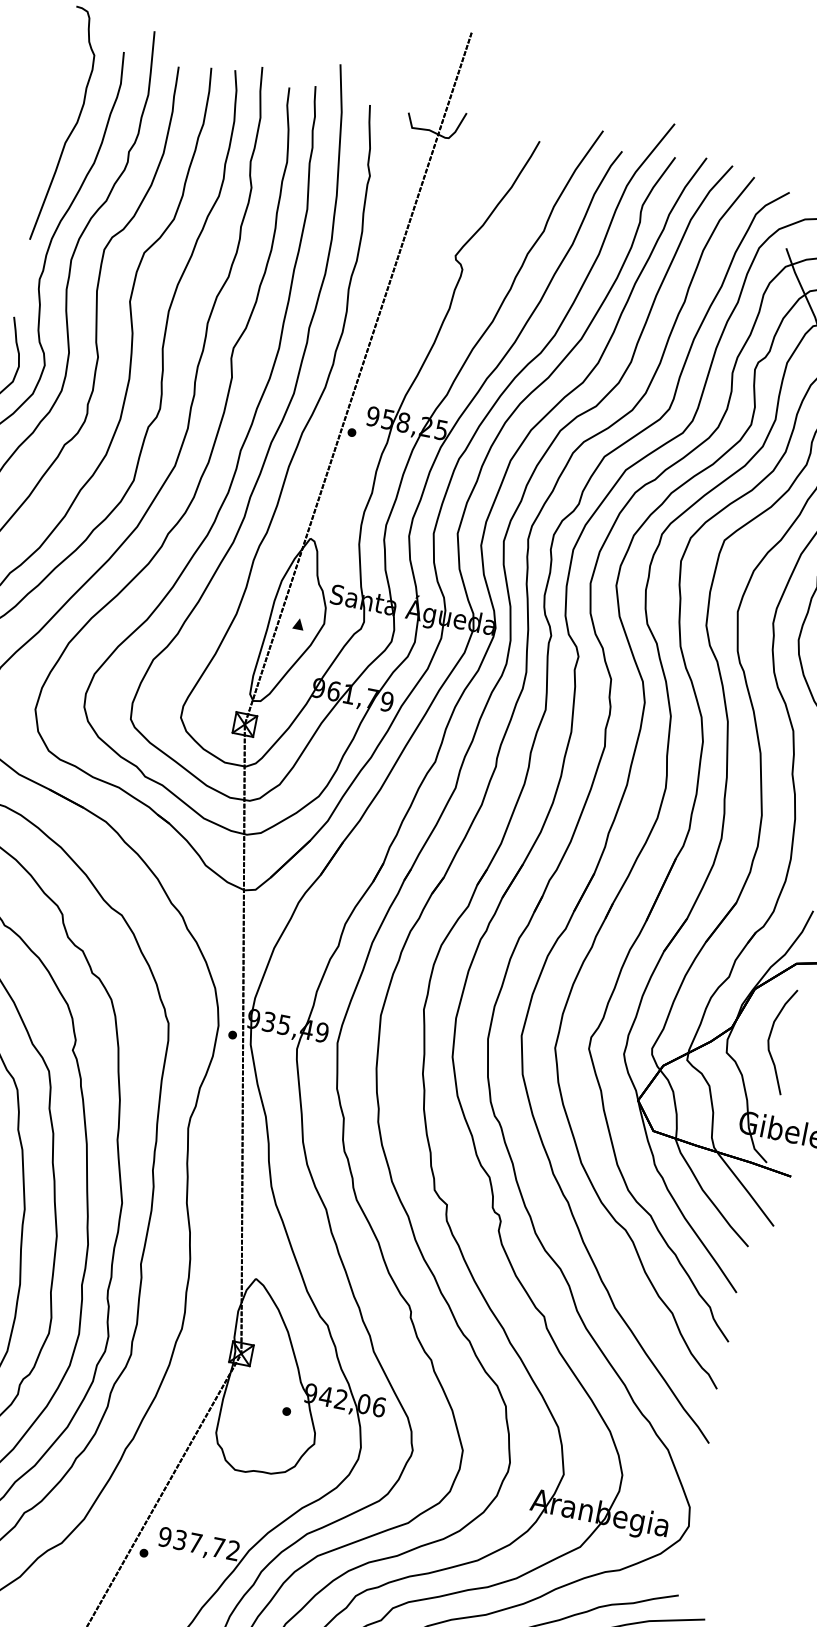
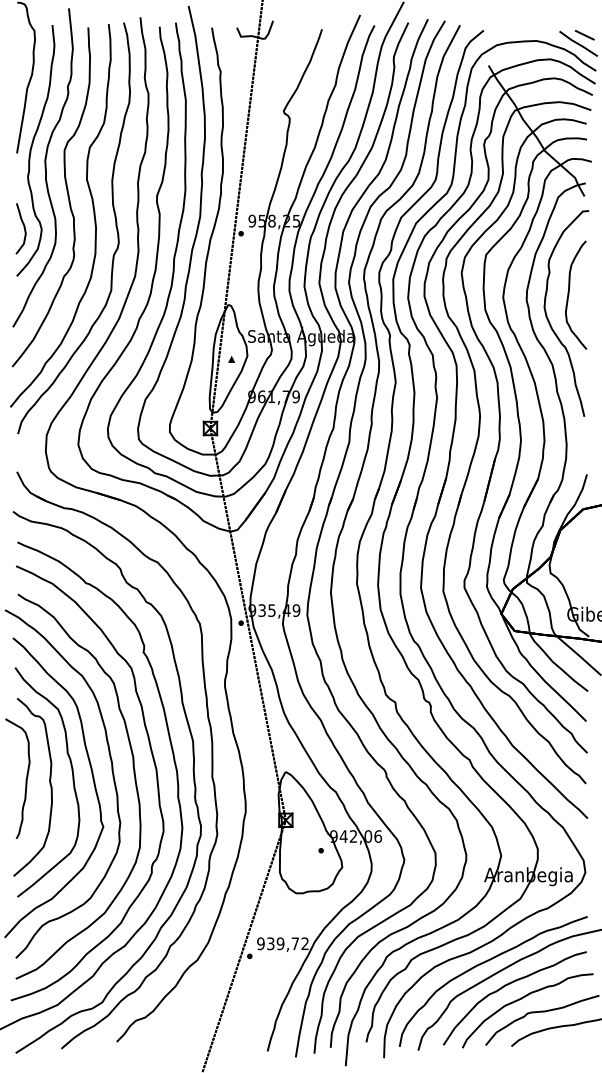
curve: (771, 1037) -> (576, 558), removed
text: (195, 1542) -> (280, 943), 937,72 -> 939,72

